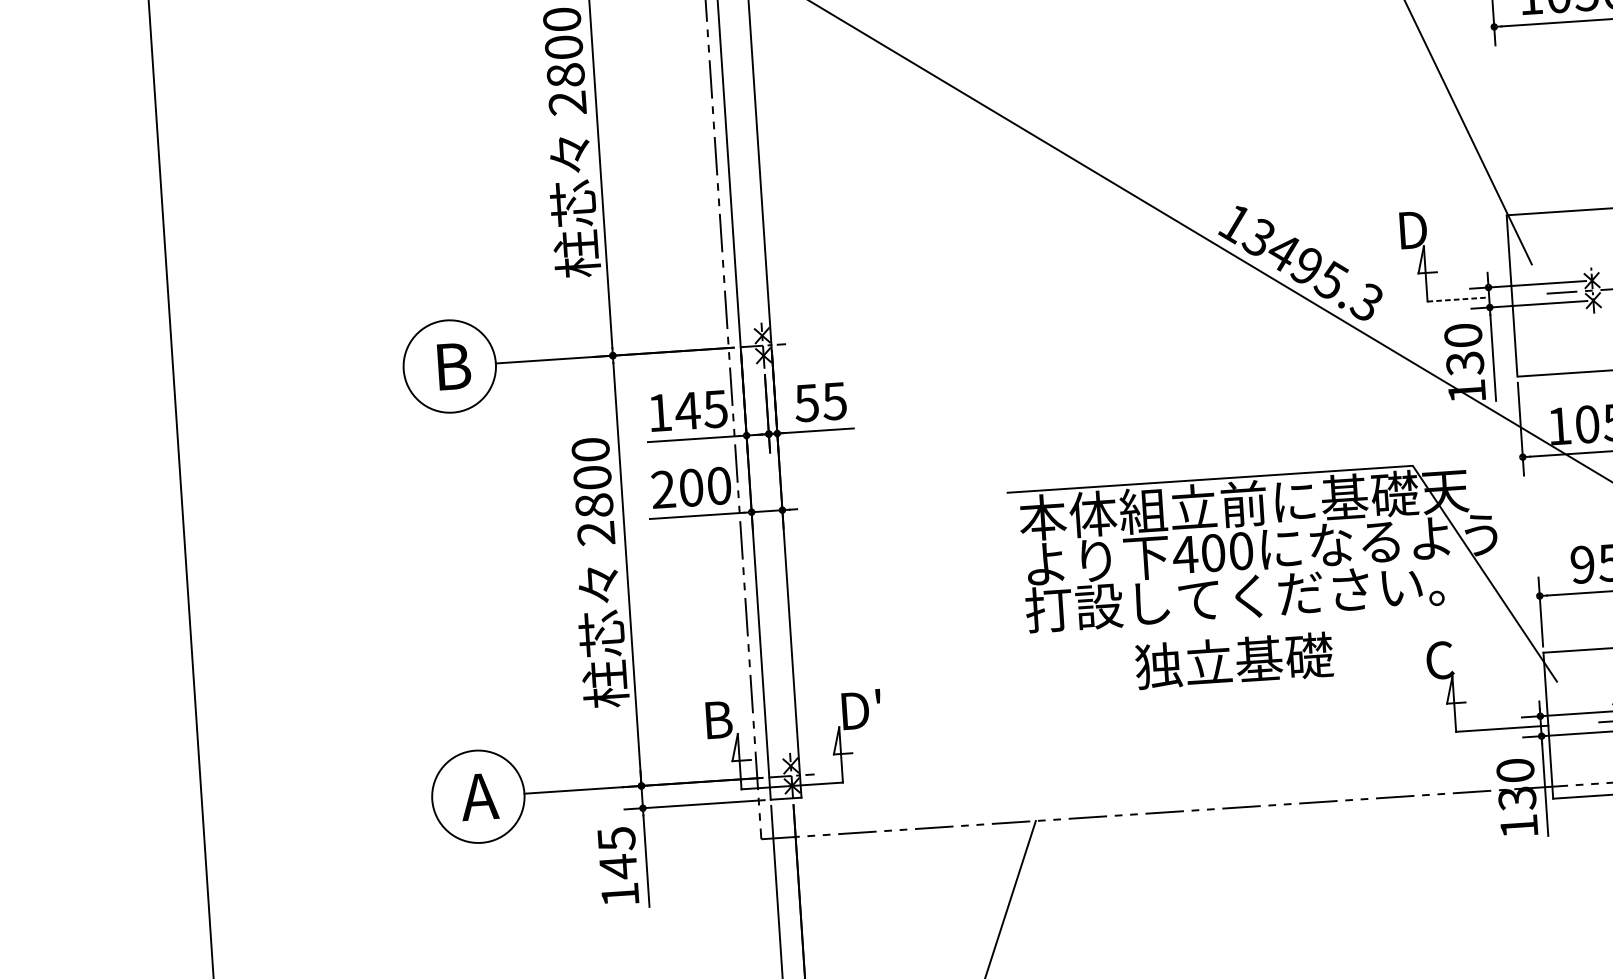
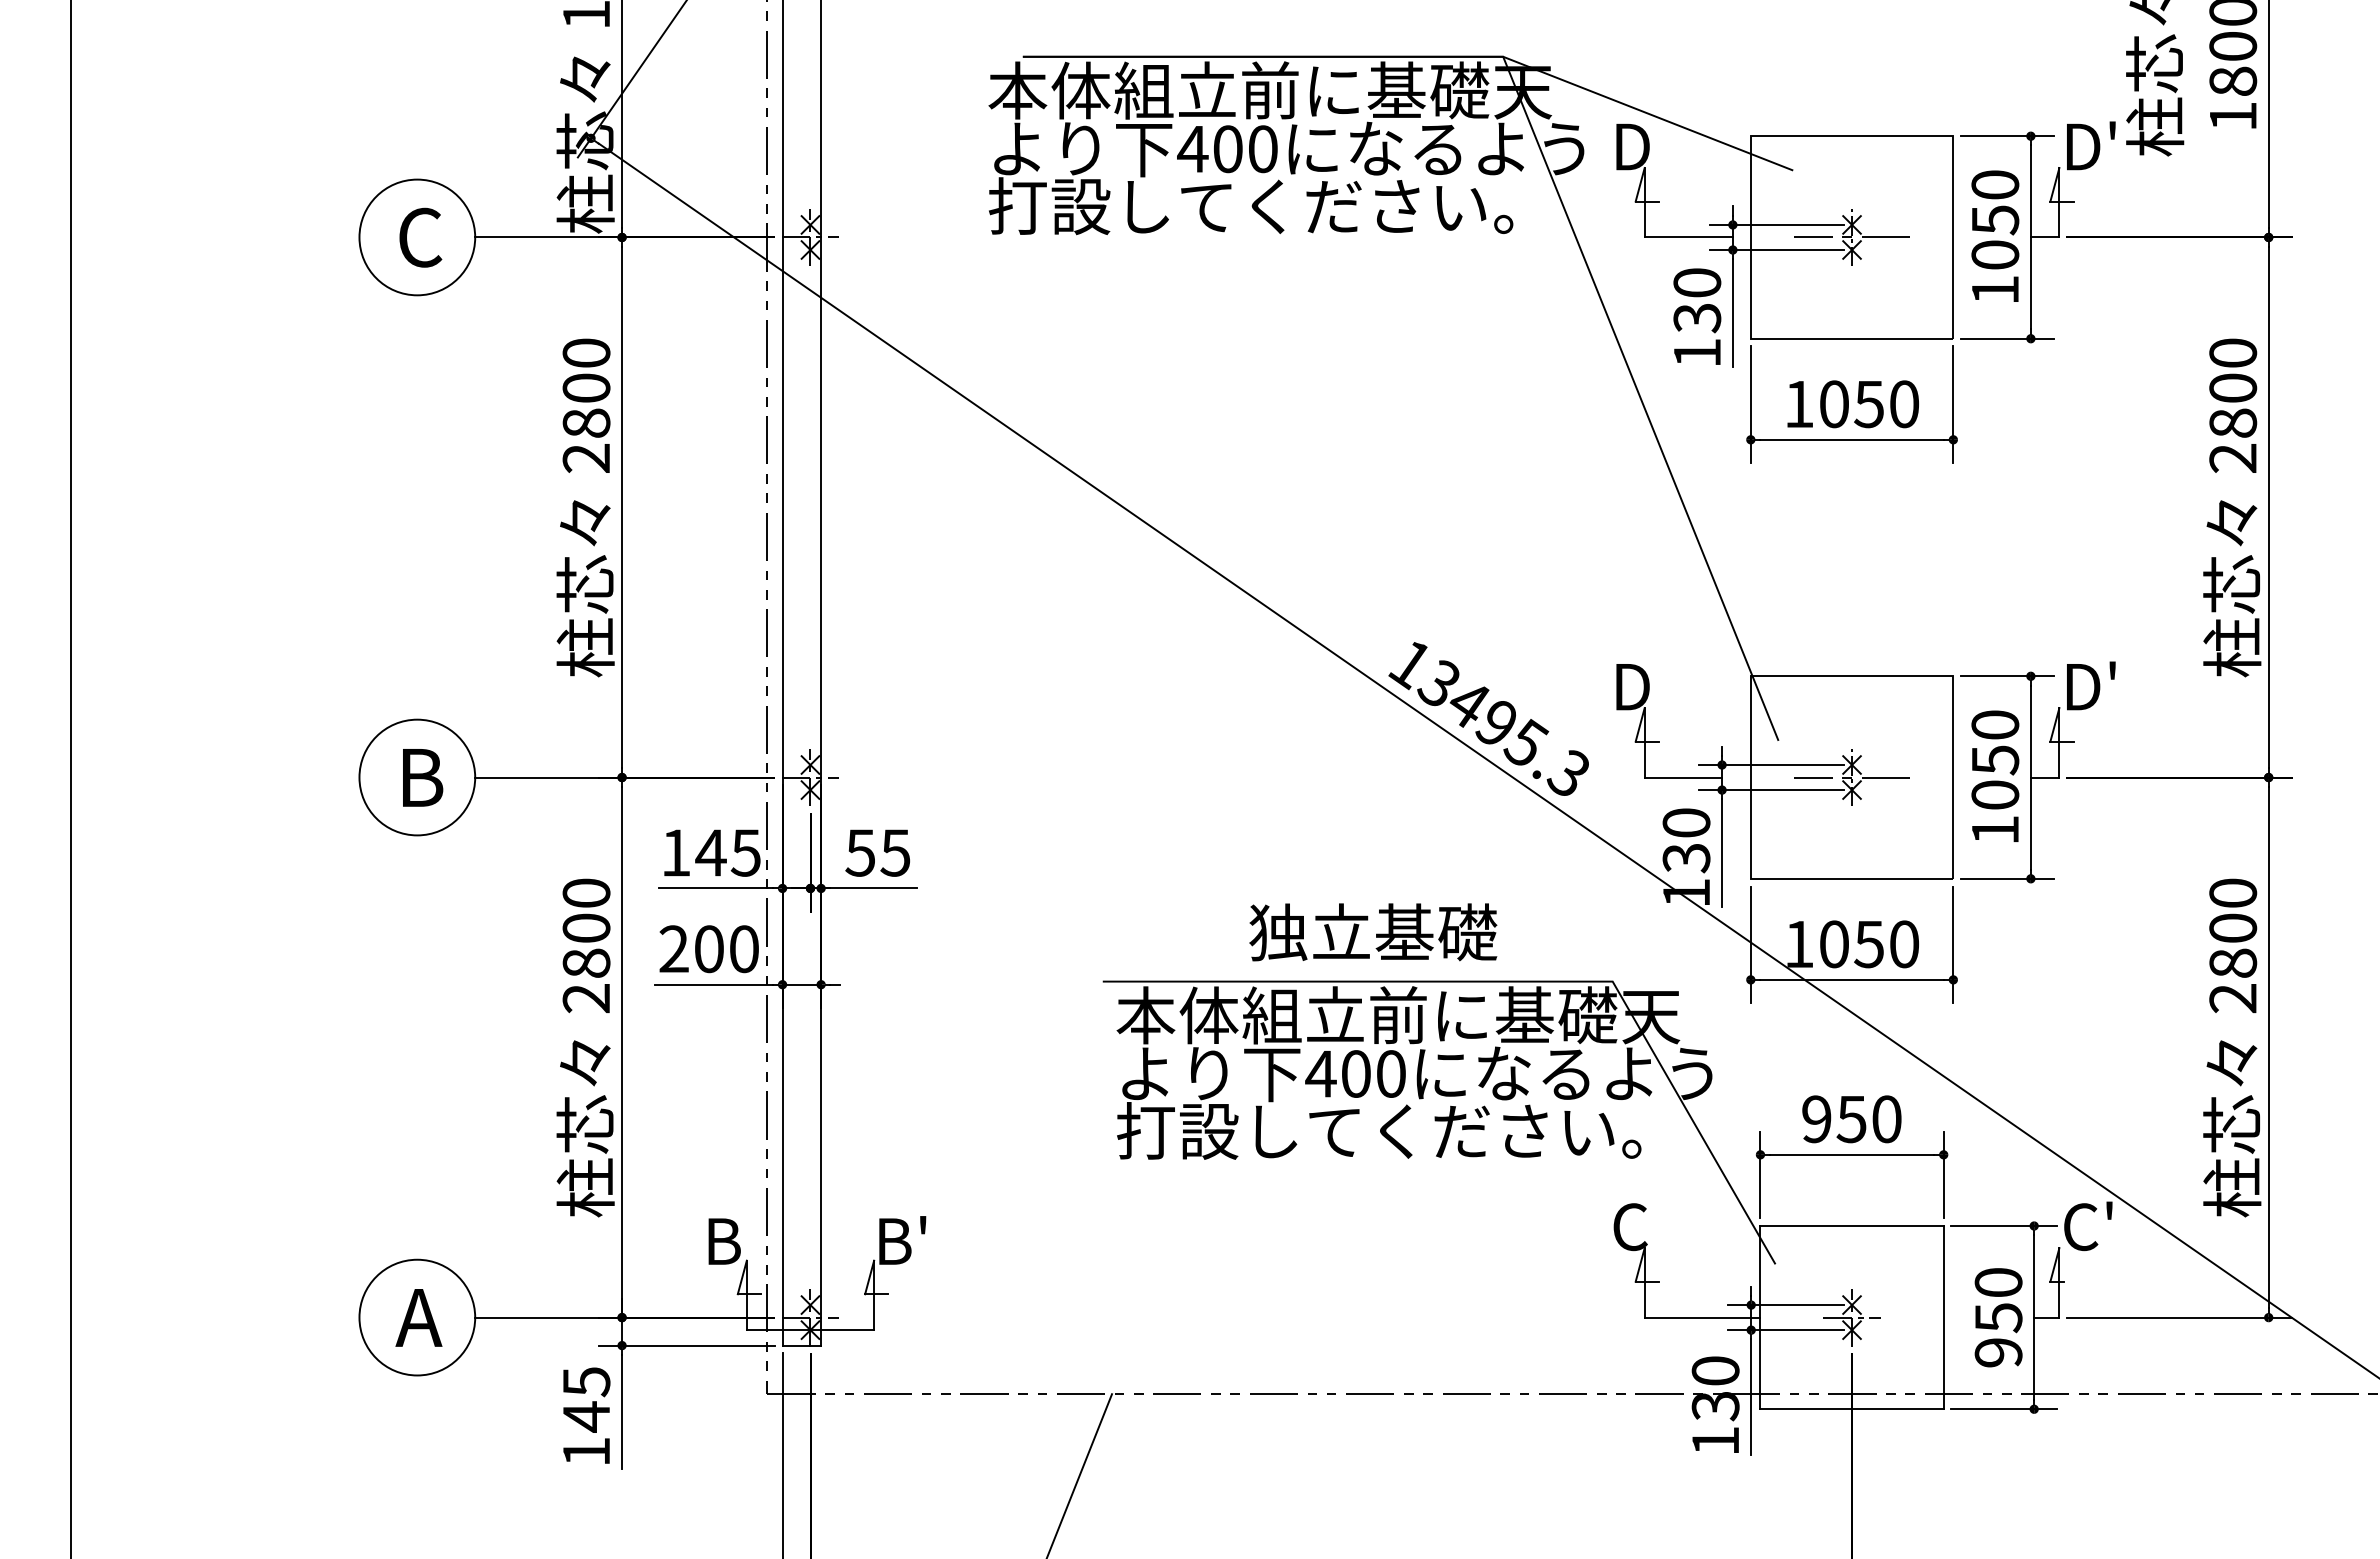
line: (1458, 299) -> (1683, 777), dashed -> solid
text: (1234, 660) -> (1373, 932), moved
text: (863, 709) -> (906, 1240), D' -> B'

